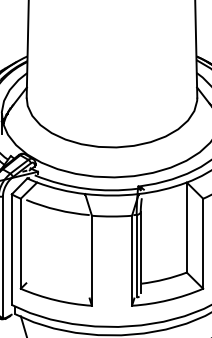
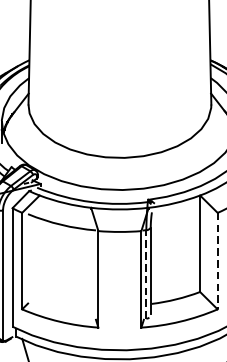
line: (203, 244) -> (218, 261), solid -> dashed
line: (136, 255) -> (146, 273), solid -> dashed

